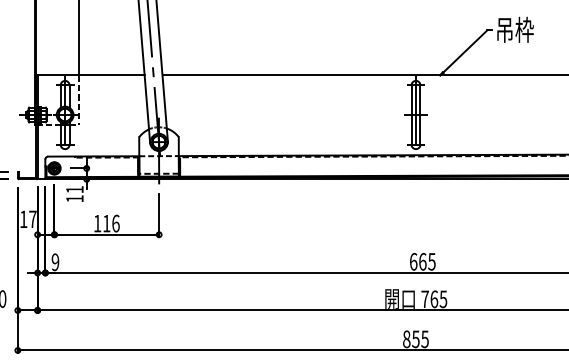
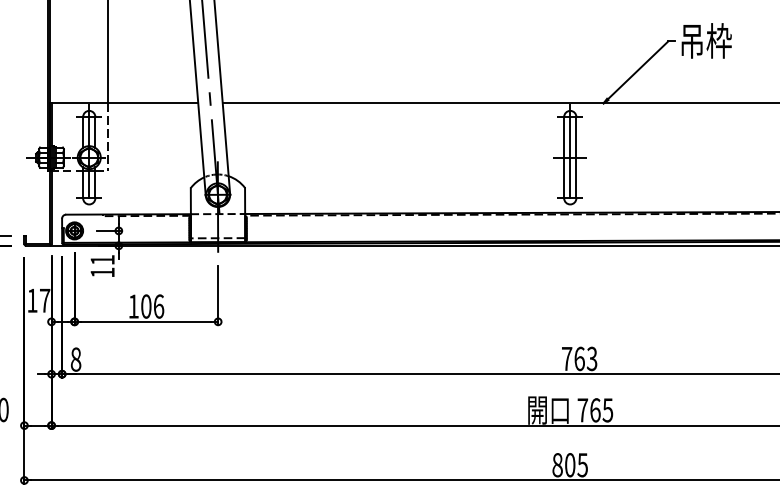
text: (106, 223) -> (145, 306), 116 -> 106
text: (422, 261) -> (579, 358), 665 -> 763
text: (55, 262) -> (76, 359), 9 -> 8
text: (415, 339) -> (569, 465), 855 -> 805

